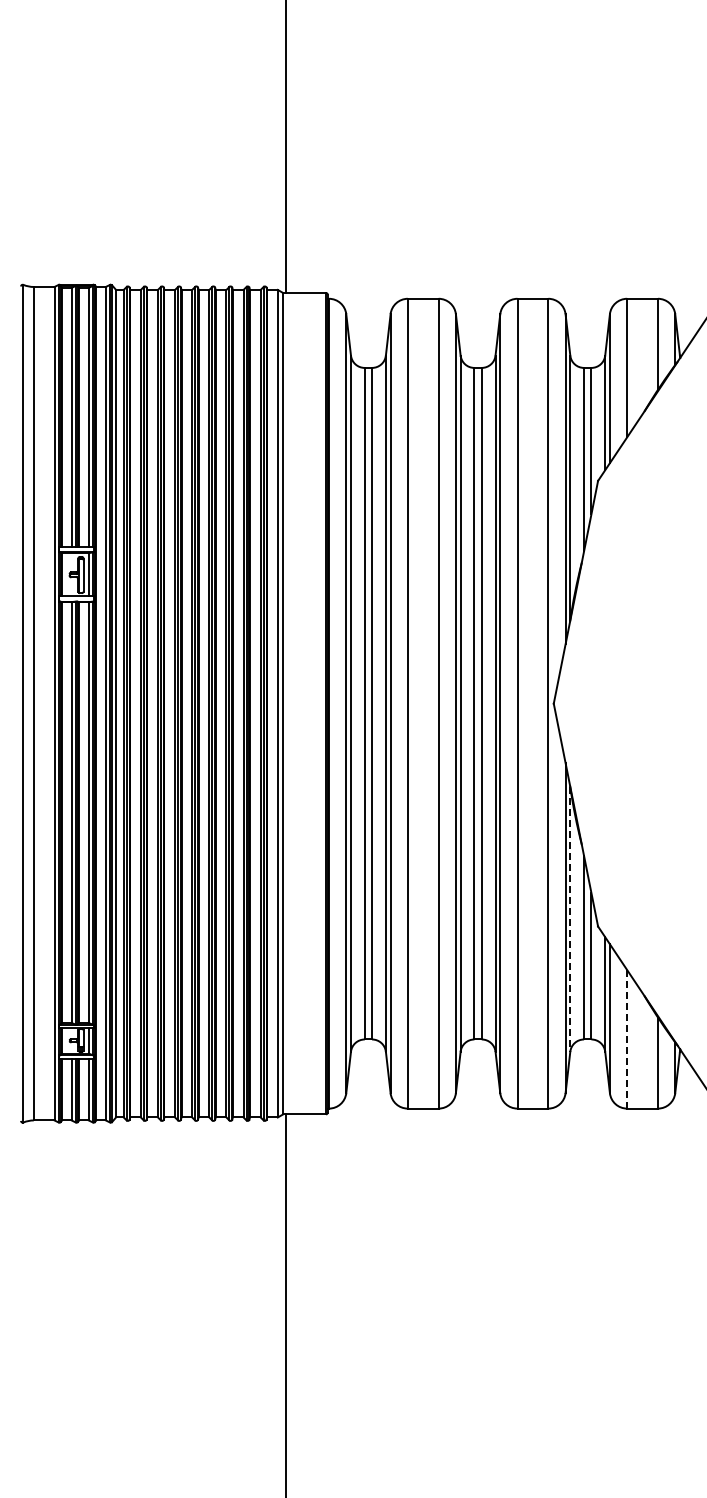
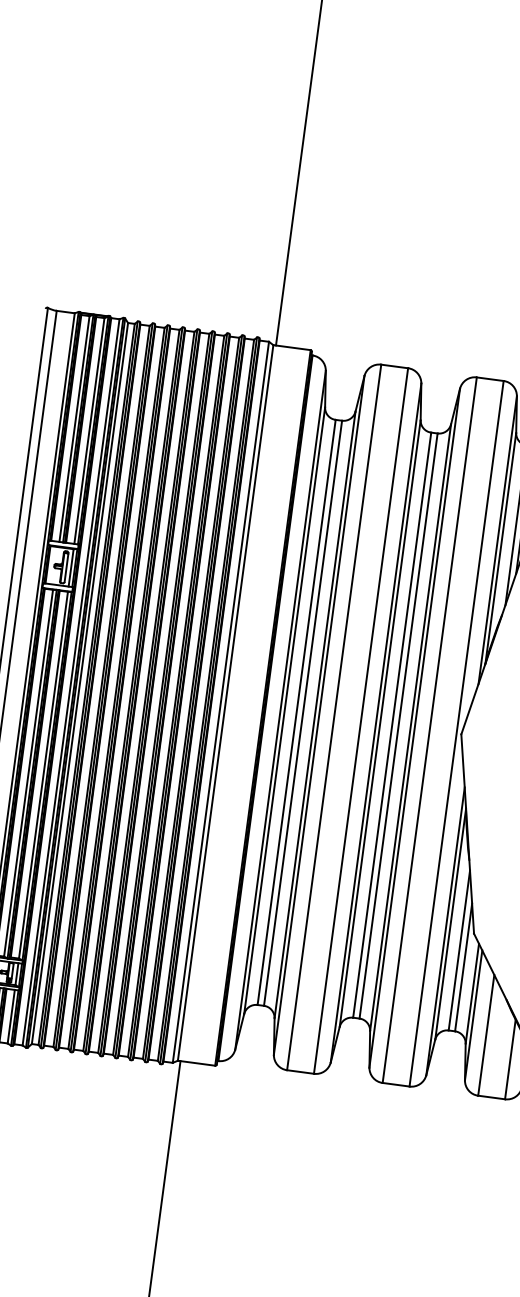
line: (570, 920) -> (450, 925), dashed -> solid
line: (627, 1039) -> (486, 1035), dashed -> solid

